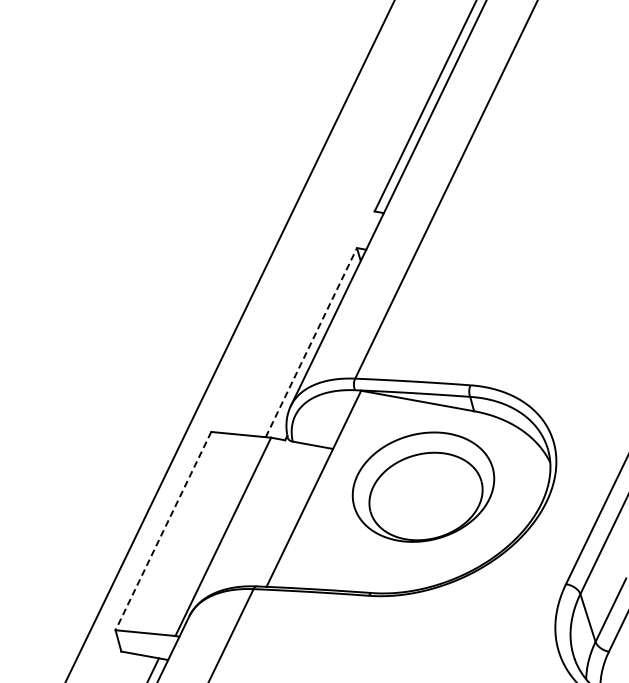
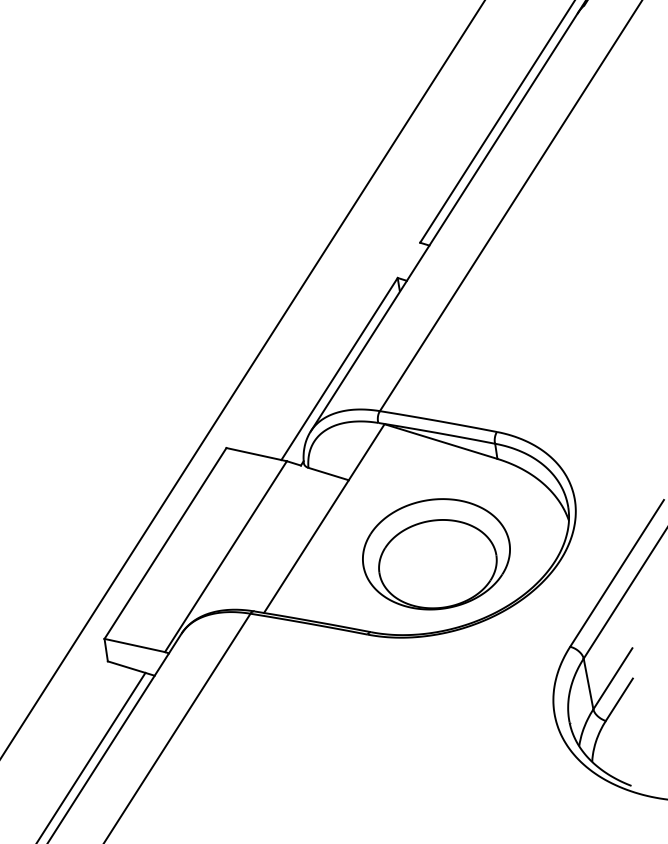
line: (311, 342) -> (339, 368), dashed -> solid
part: (423, 487) -> (436, 554), moved
line: (163, 531) -> (165, 543), dashed -> solid

